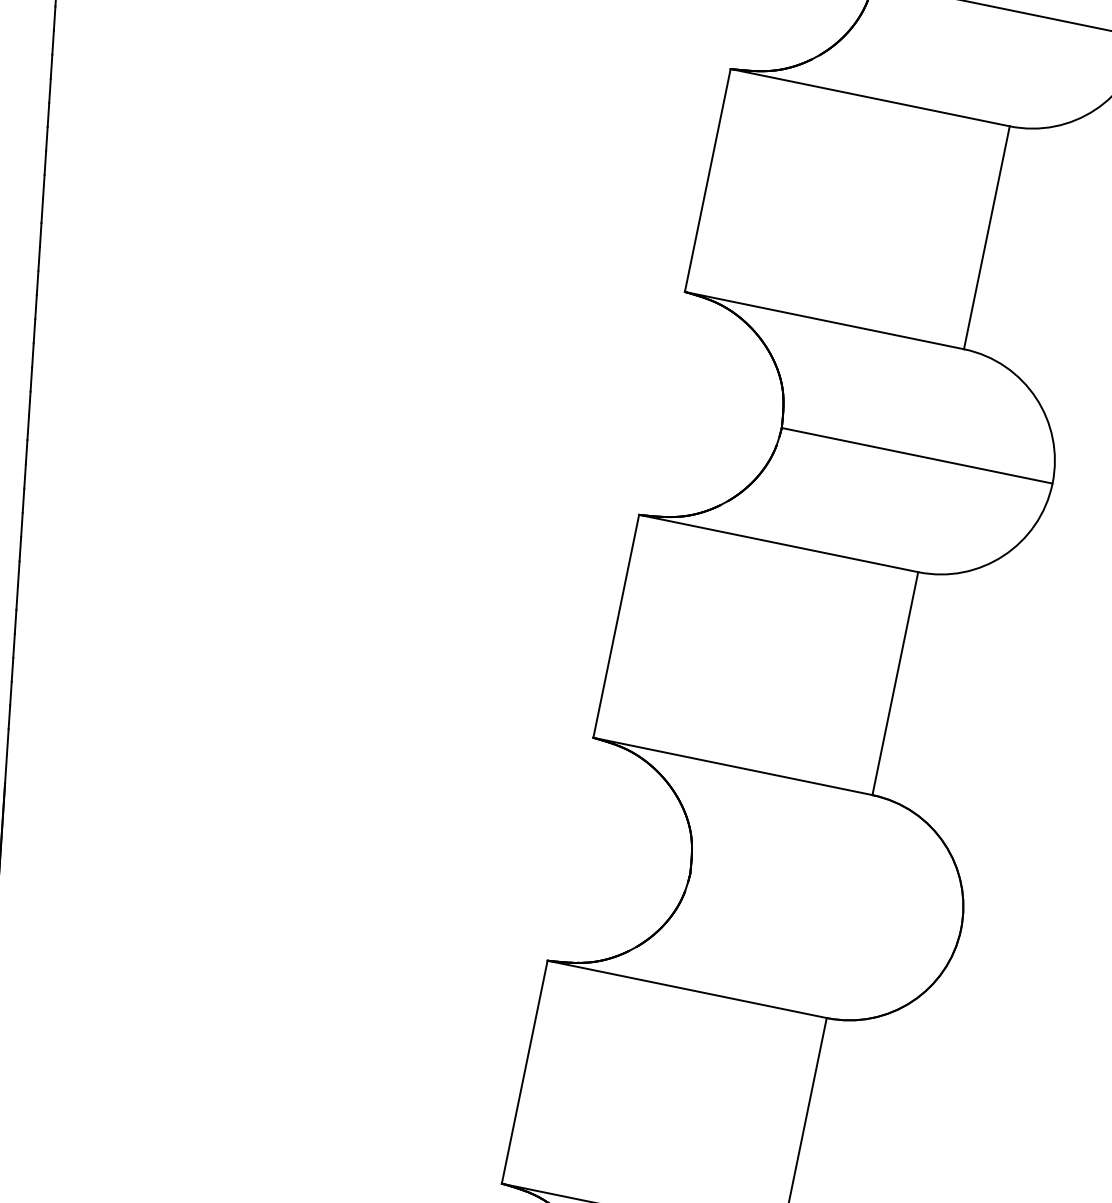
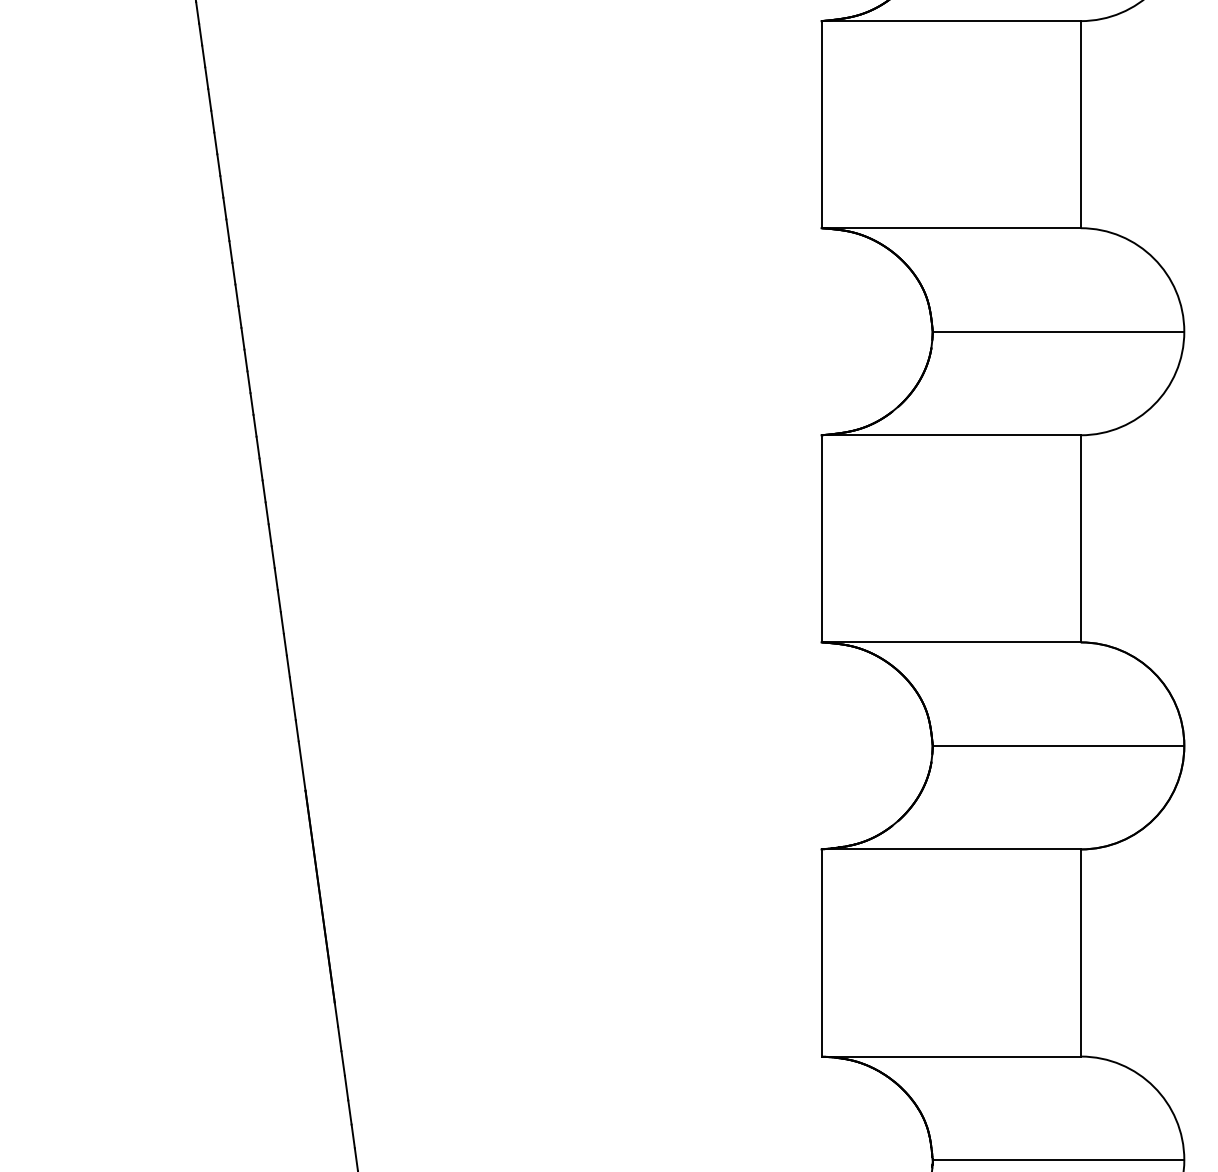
line: (825, 901) -> (1058, 745), added

